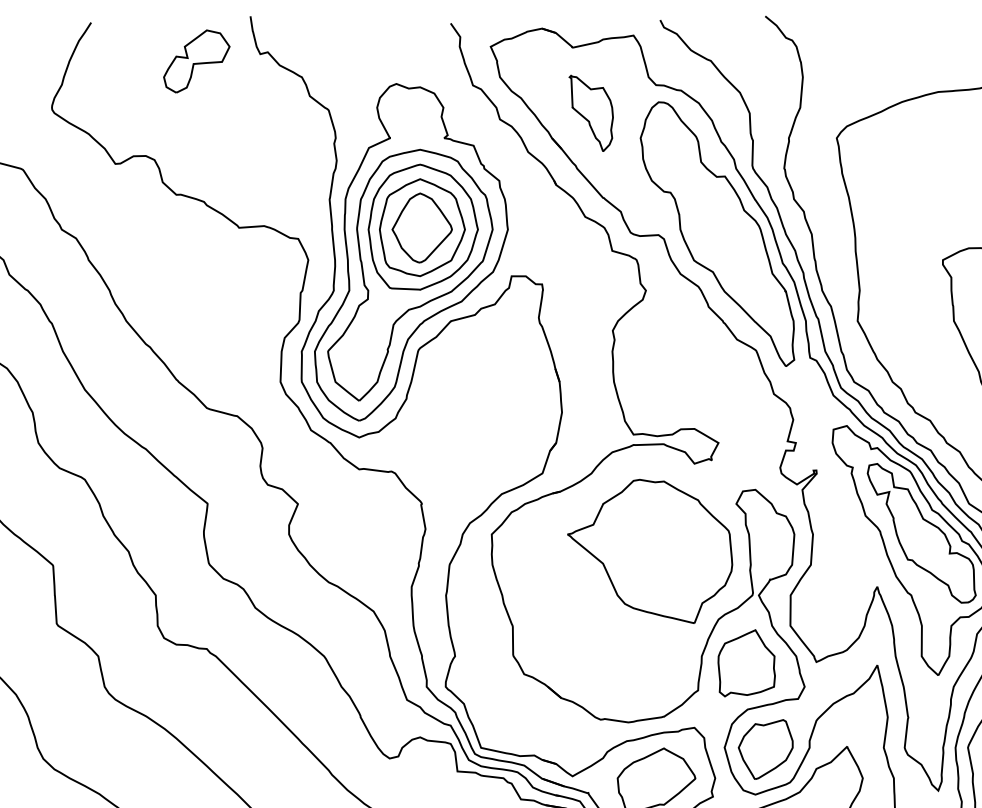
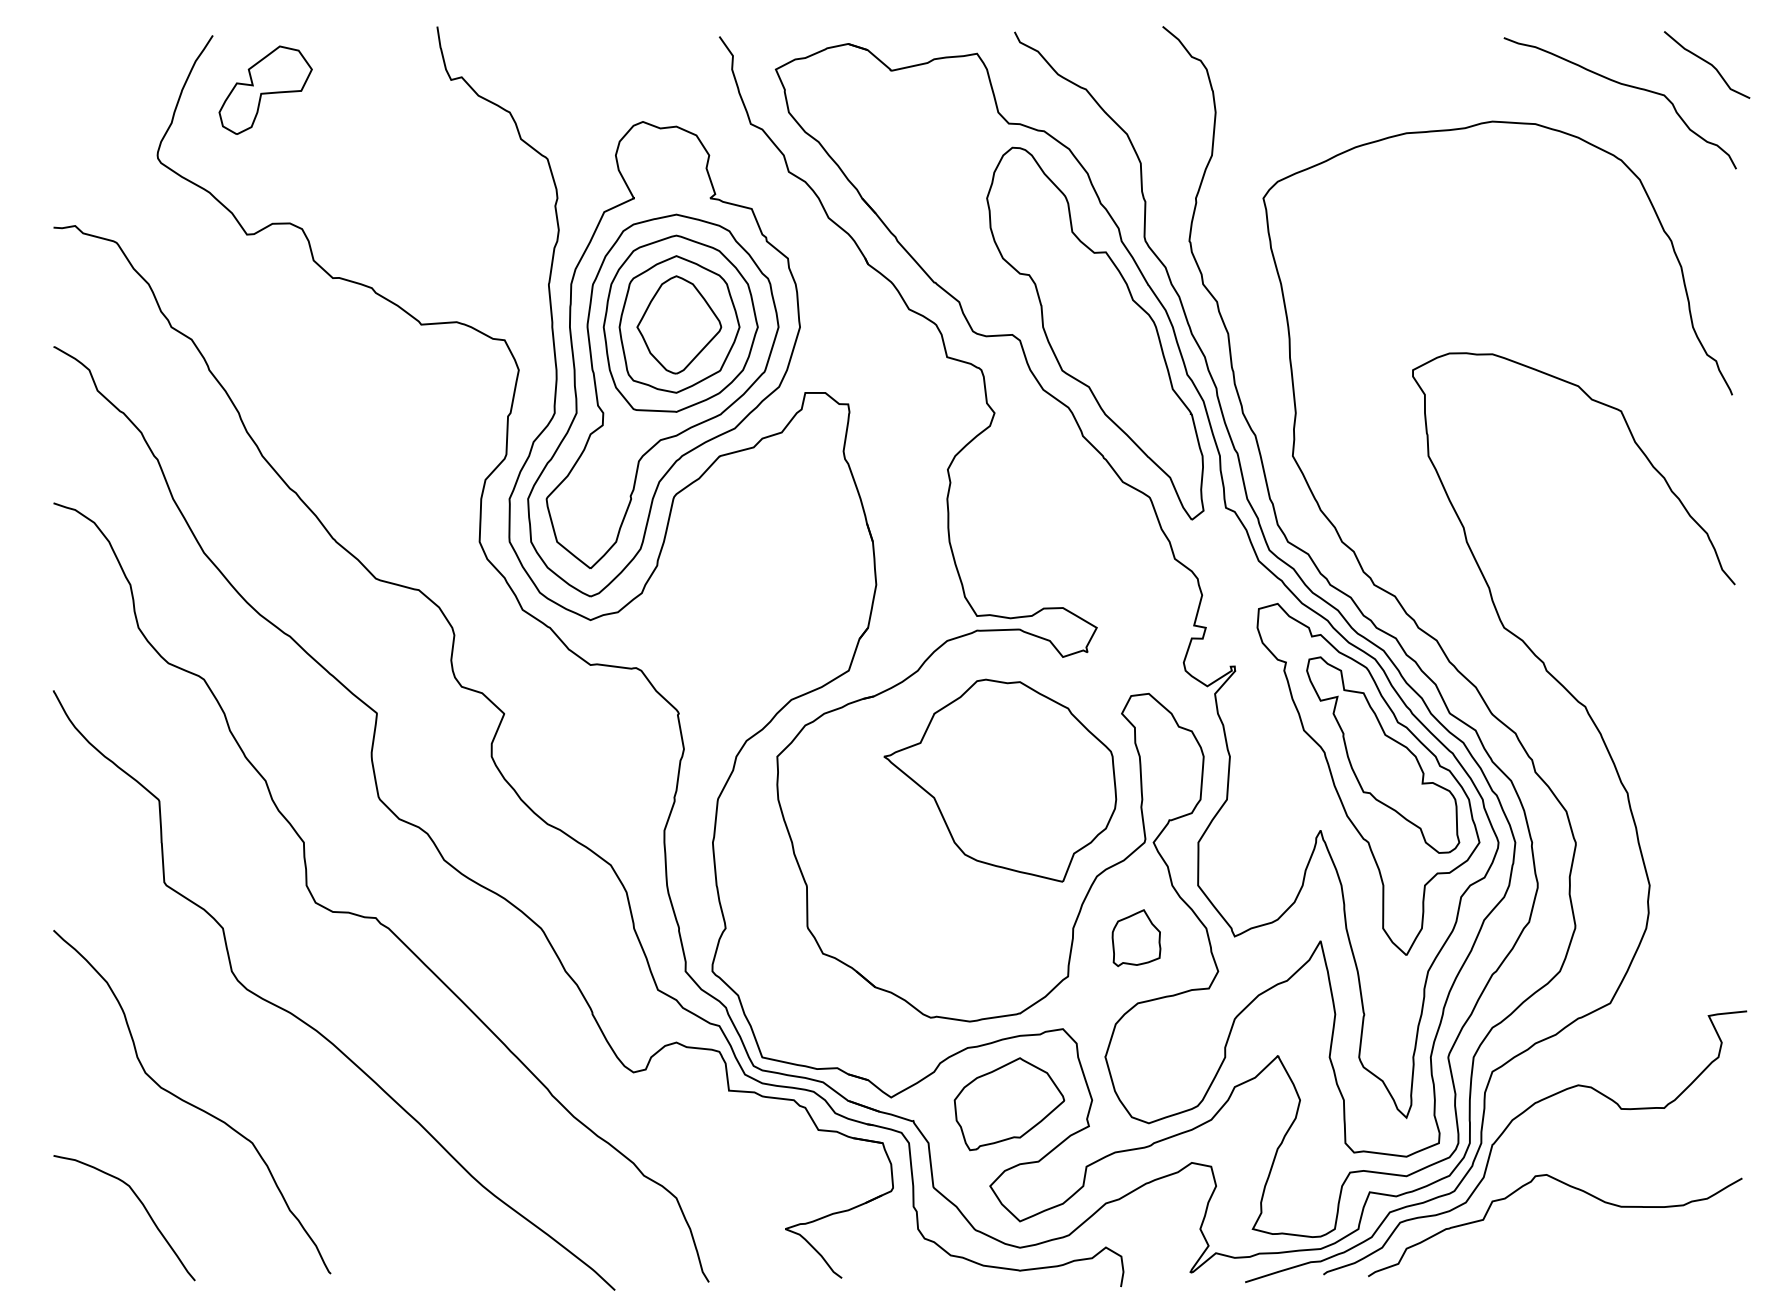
part: (196, 60) -> (265, 89), moved
part: (591, 113) -> (917, 163), removed
part: (746, 662) -> (1136, 937), size x0.6
part: (765, 749) -> (1163, 1059), removed

